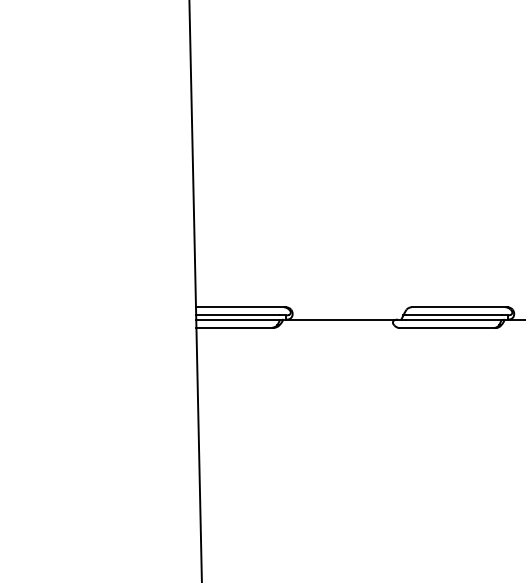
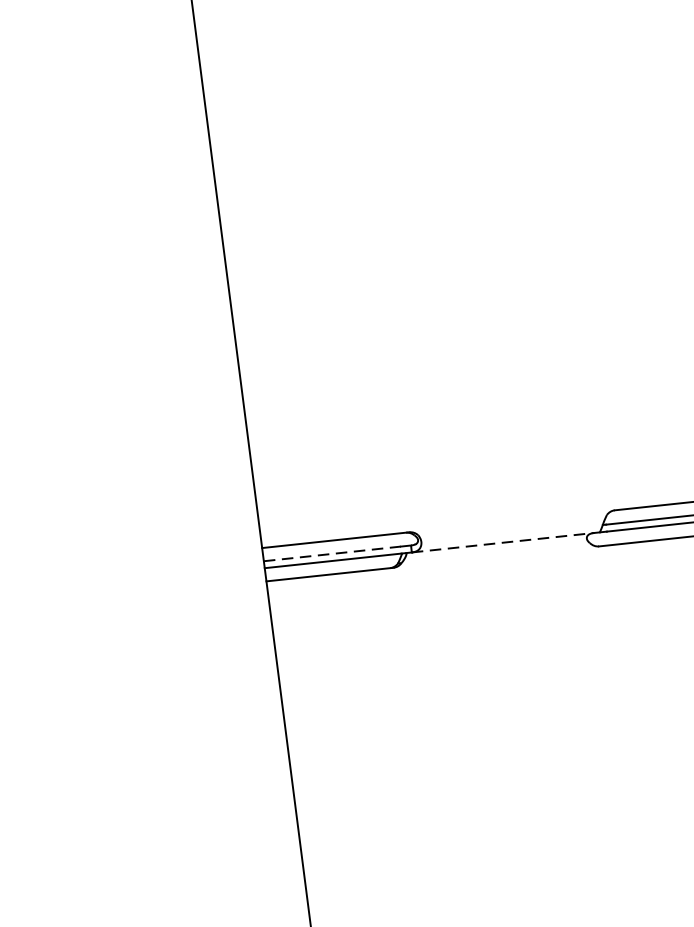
line: (238, 315) -> (333, 554), solid -> dashed
line: (343, 319) -> (505, 542), solid -> dashed

